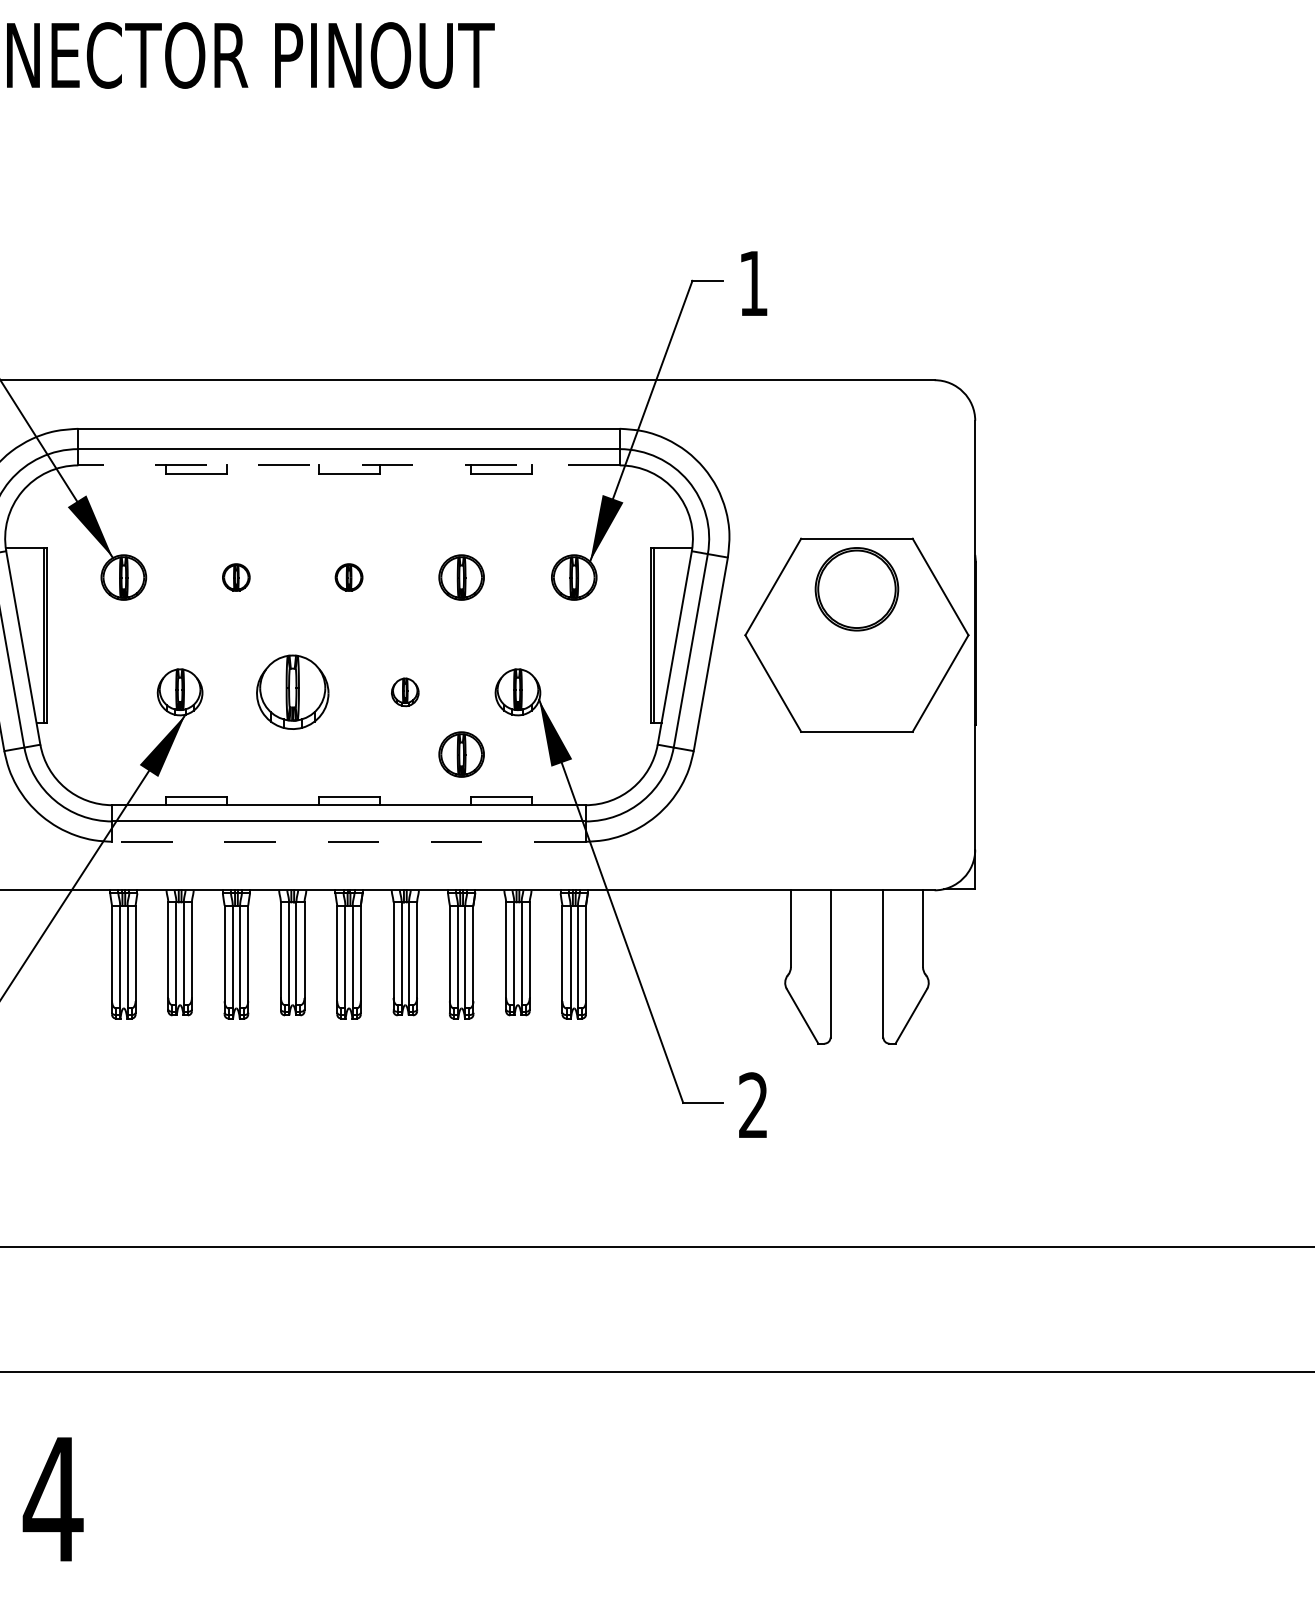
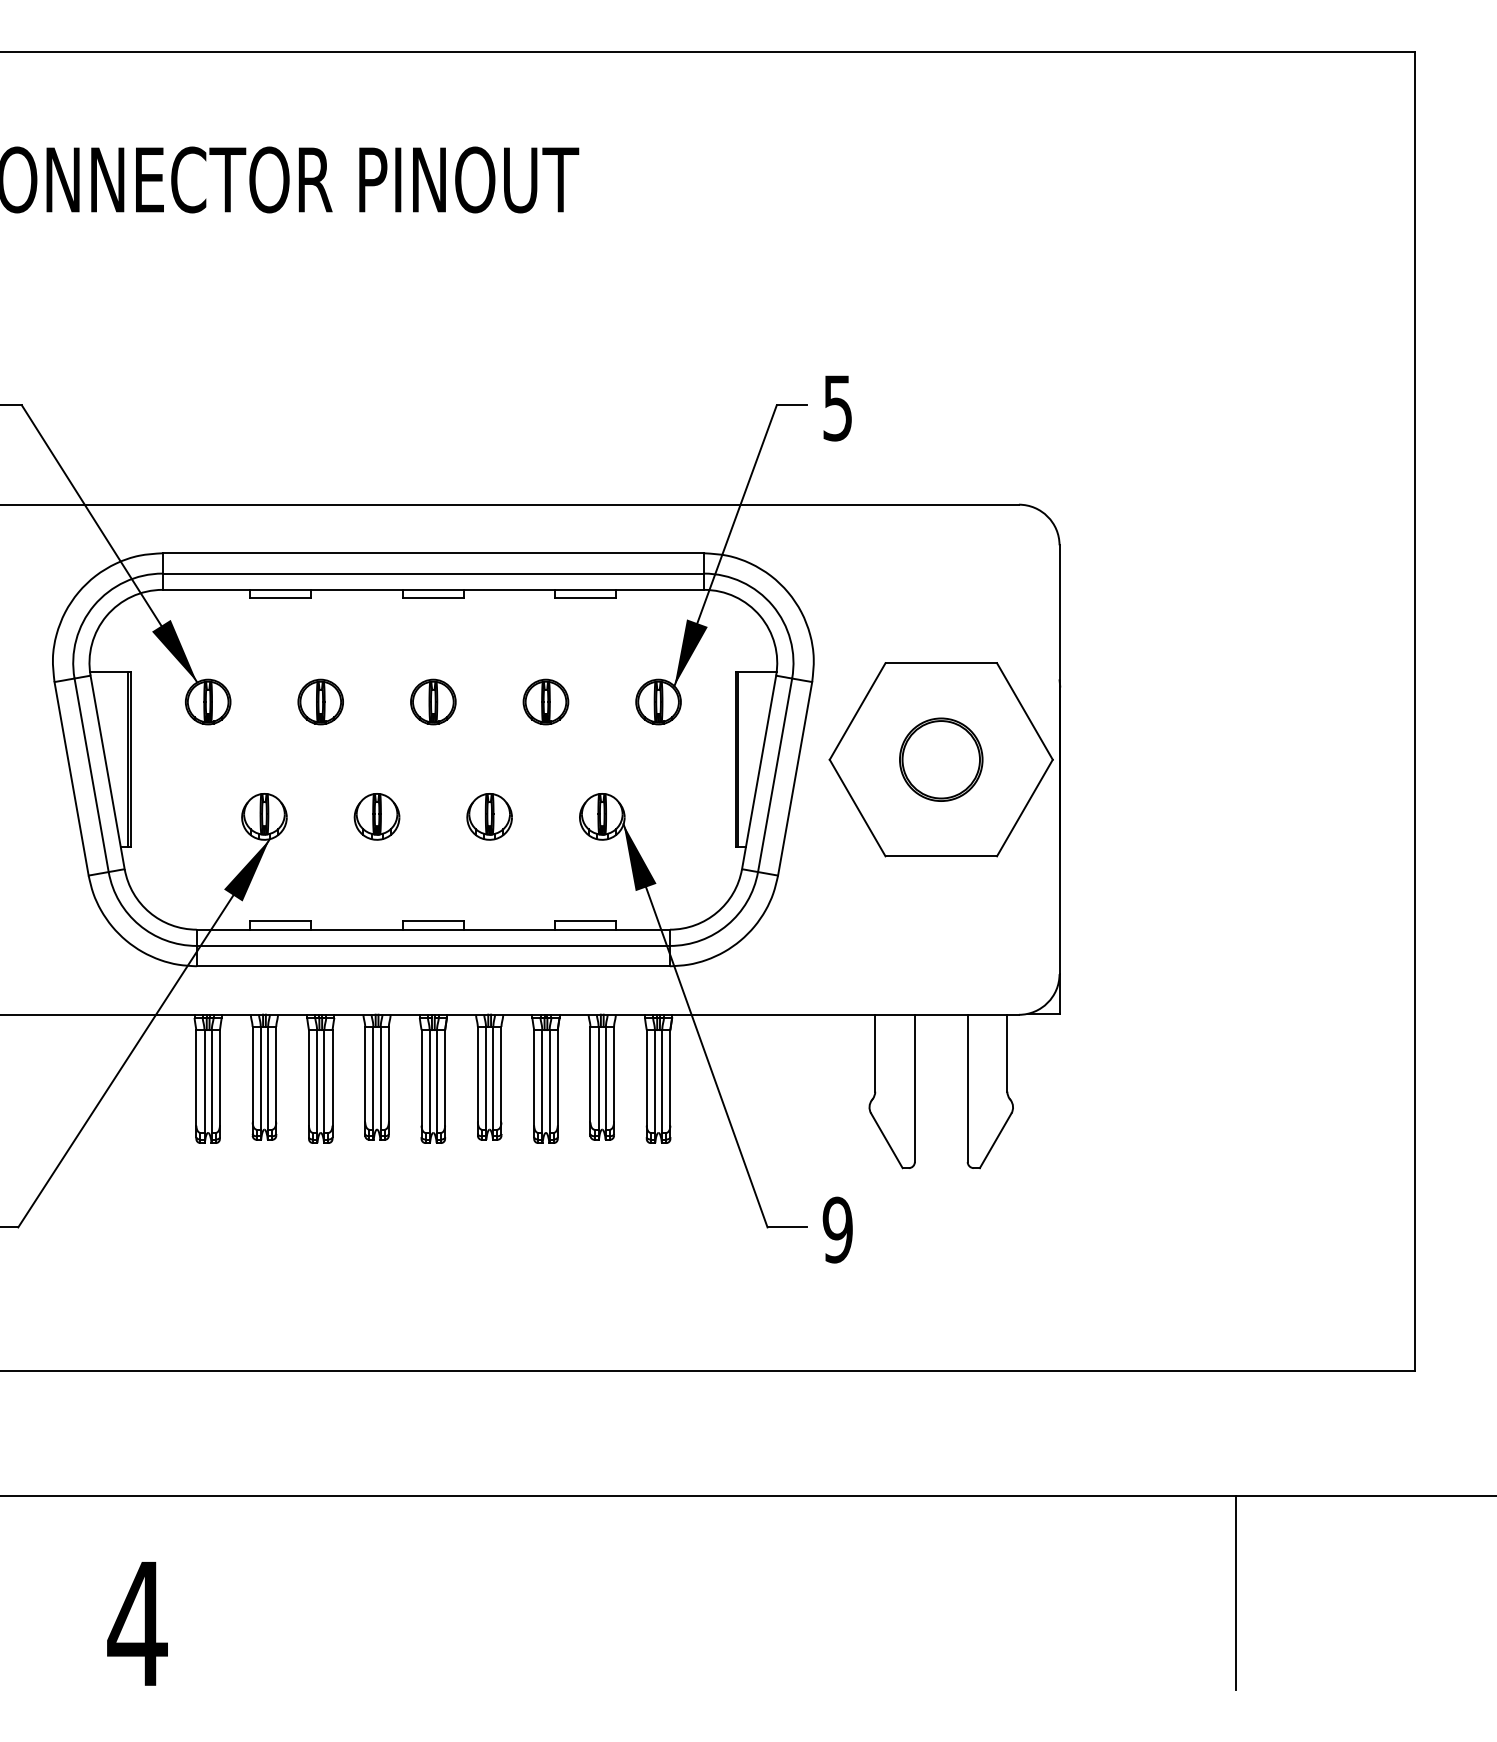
text: (753, 284) -> (837, 408), 1 -> 5
line: (349, 465) -> (433, 589), dashed -> solid
part: (236, 577) -> (320, 701), size x1.67
part: (349, 577) -> (433, 701), size x1.67
part: (857, 589) -> (941, 759), moved
part: (292, 692) -> (376, 816), size x0.62
part: (405, 692) -> (489, 816), size x1.67
part: (461, 754) -> (545, 878), removed
line: (349, 842) -> (433, 966), dashed -> solid
text: (753, 1105) -> (837, 1229), 2 -> 9
line: (1152, 1468) -> (1236, 1592), added

